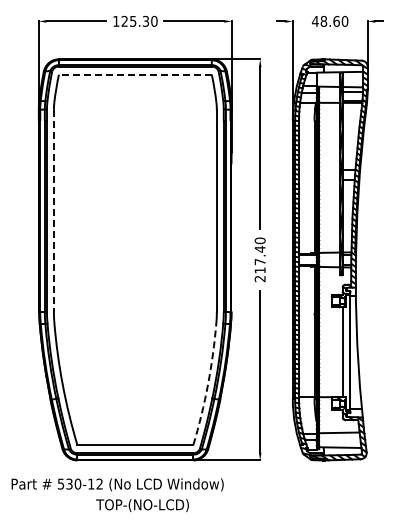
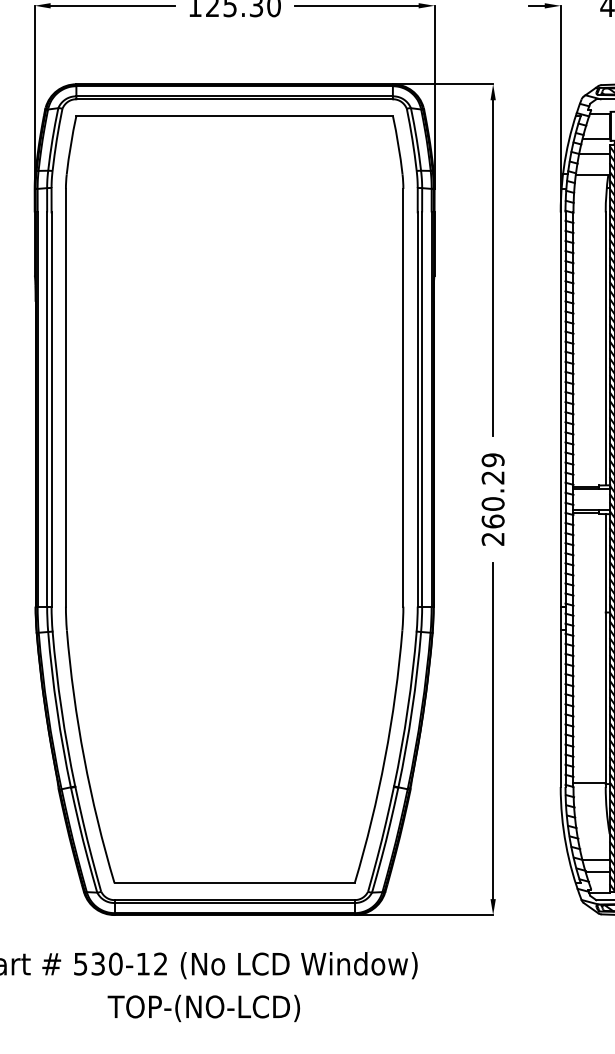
line: (134, 74) -> (232, 115), dashed -> solid
line: (53, 210) -> (65, 397), dashed -> solid
text: (259, 255) -> (491, 490), 217.40 -> 260.29
arc: (208, 384) -> (386, 757), dashed -> solid
text: (142, 505) -> (203, 1008), moved

